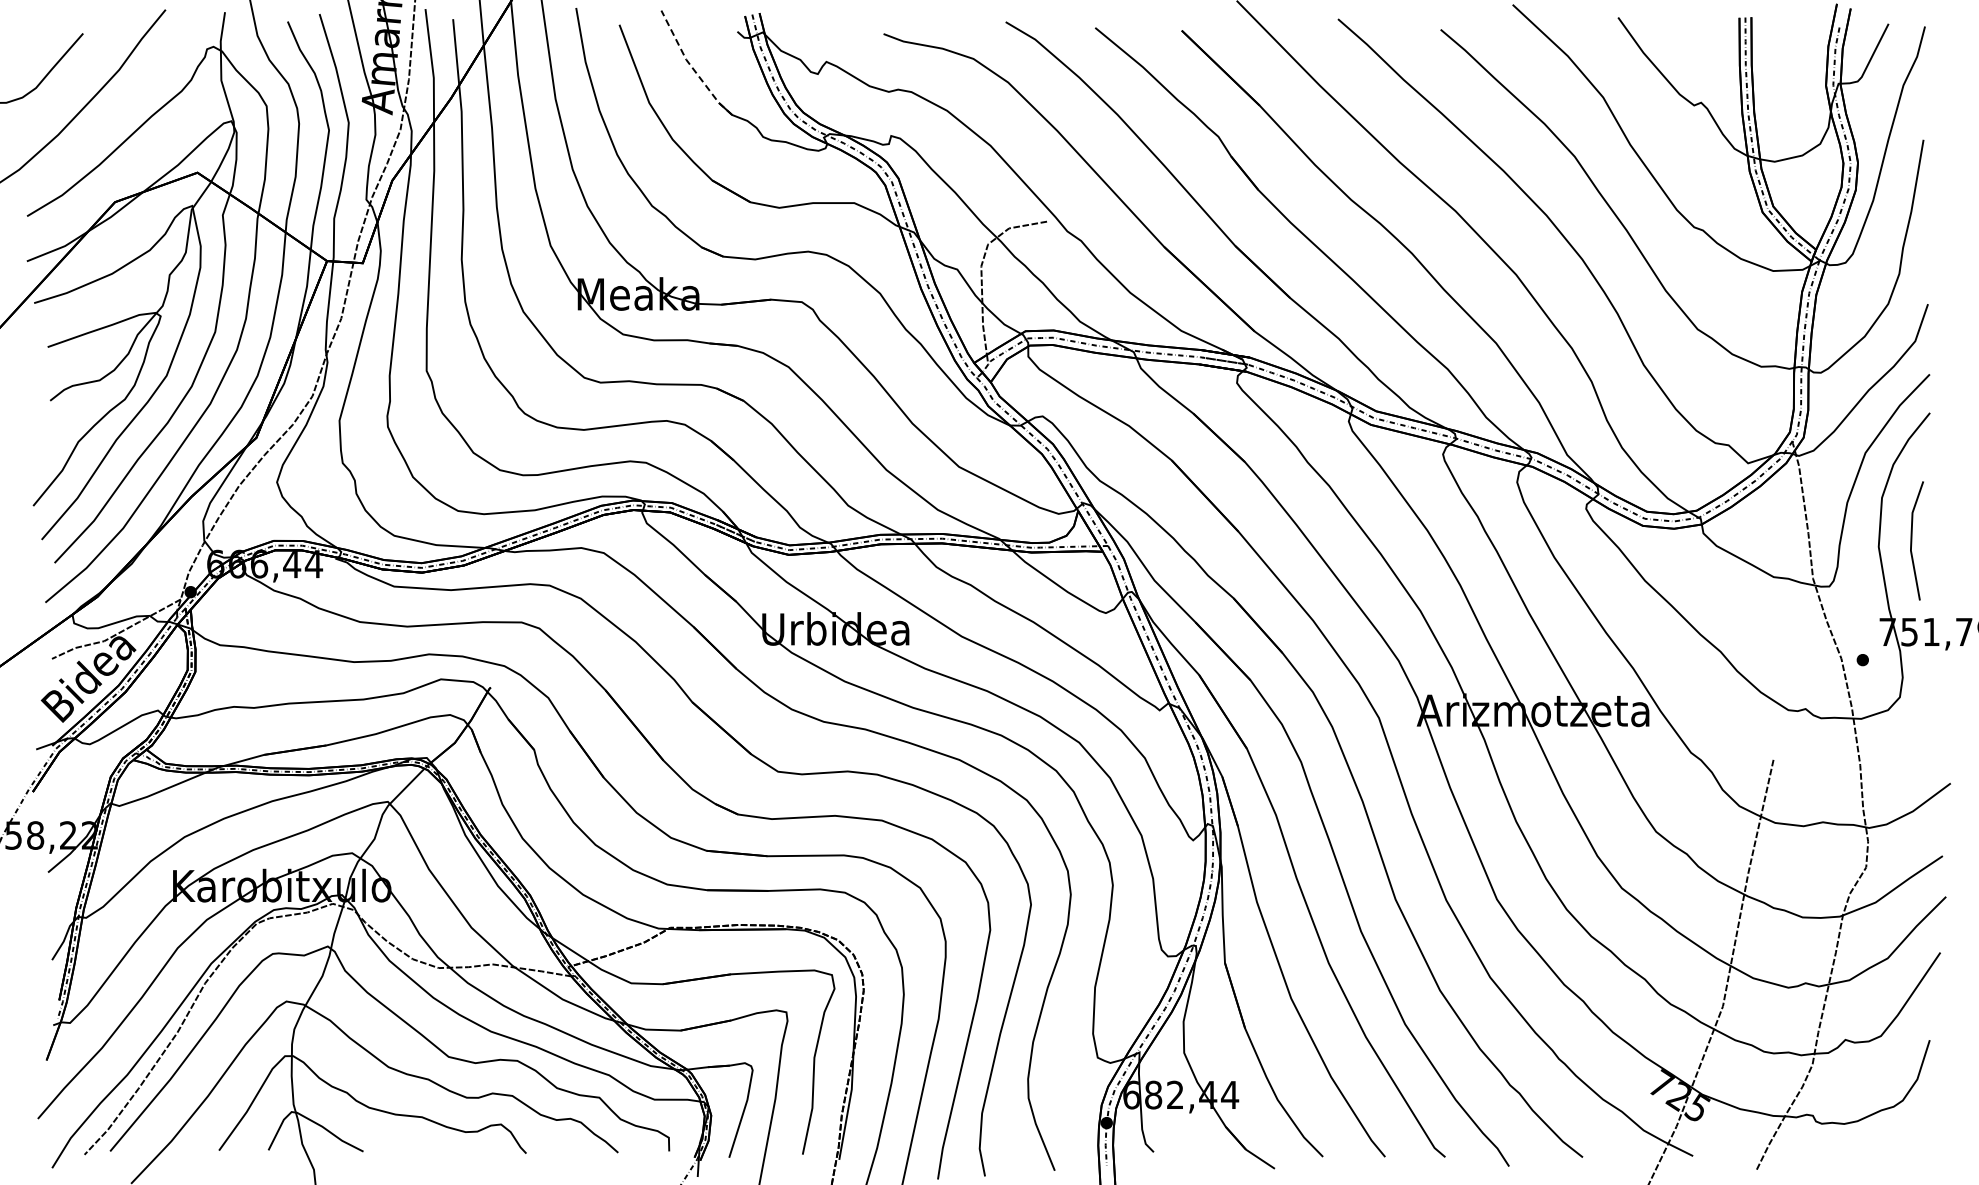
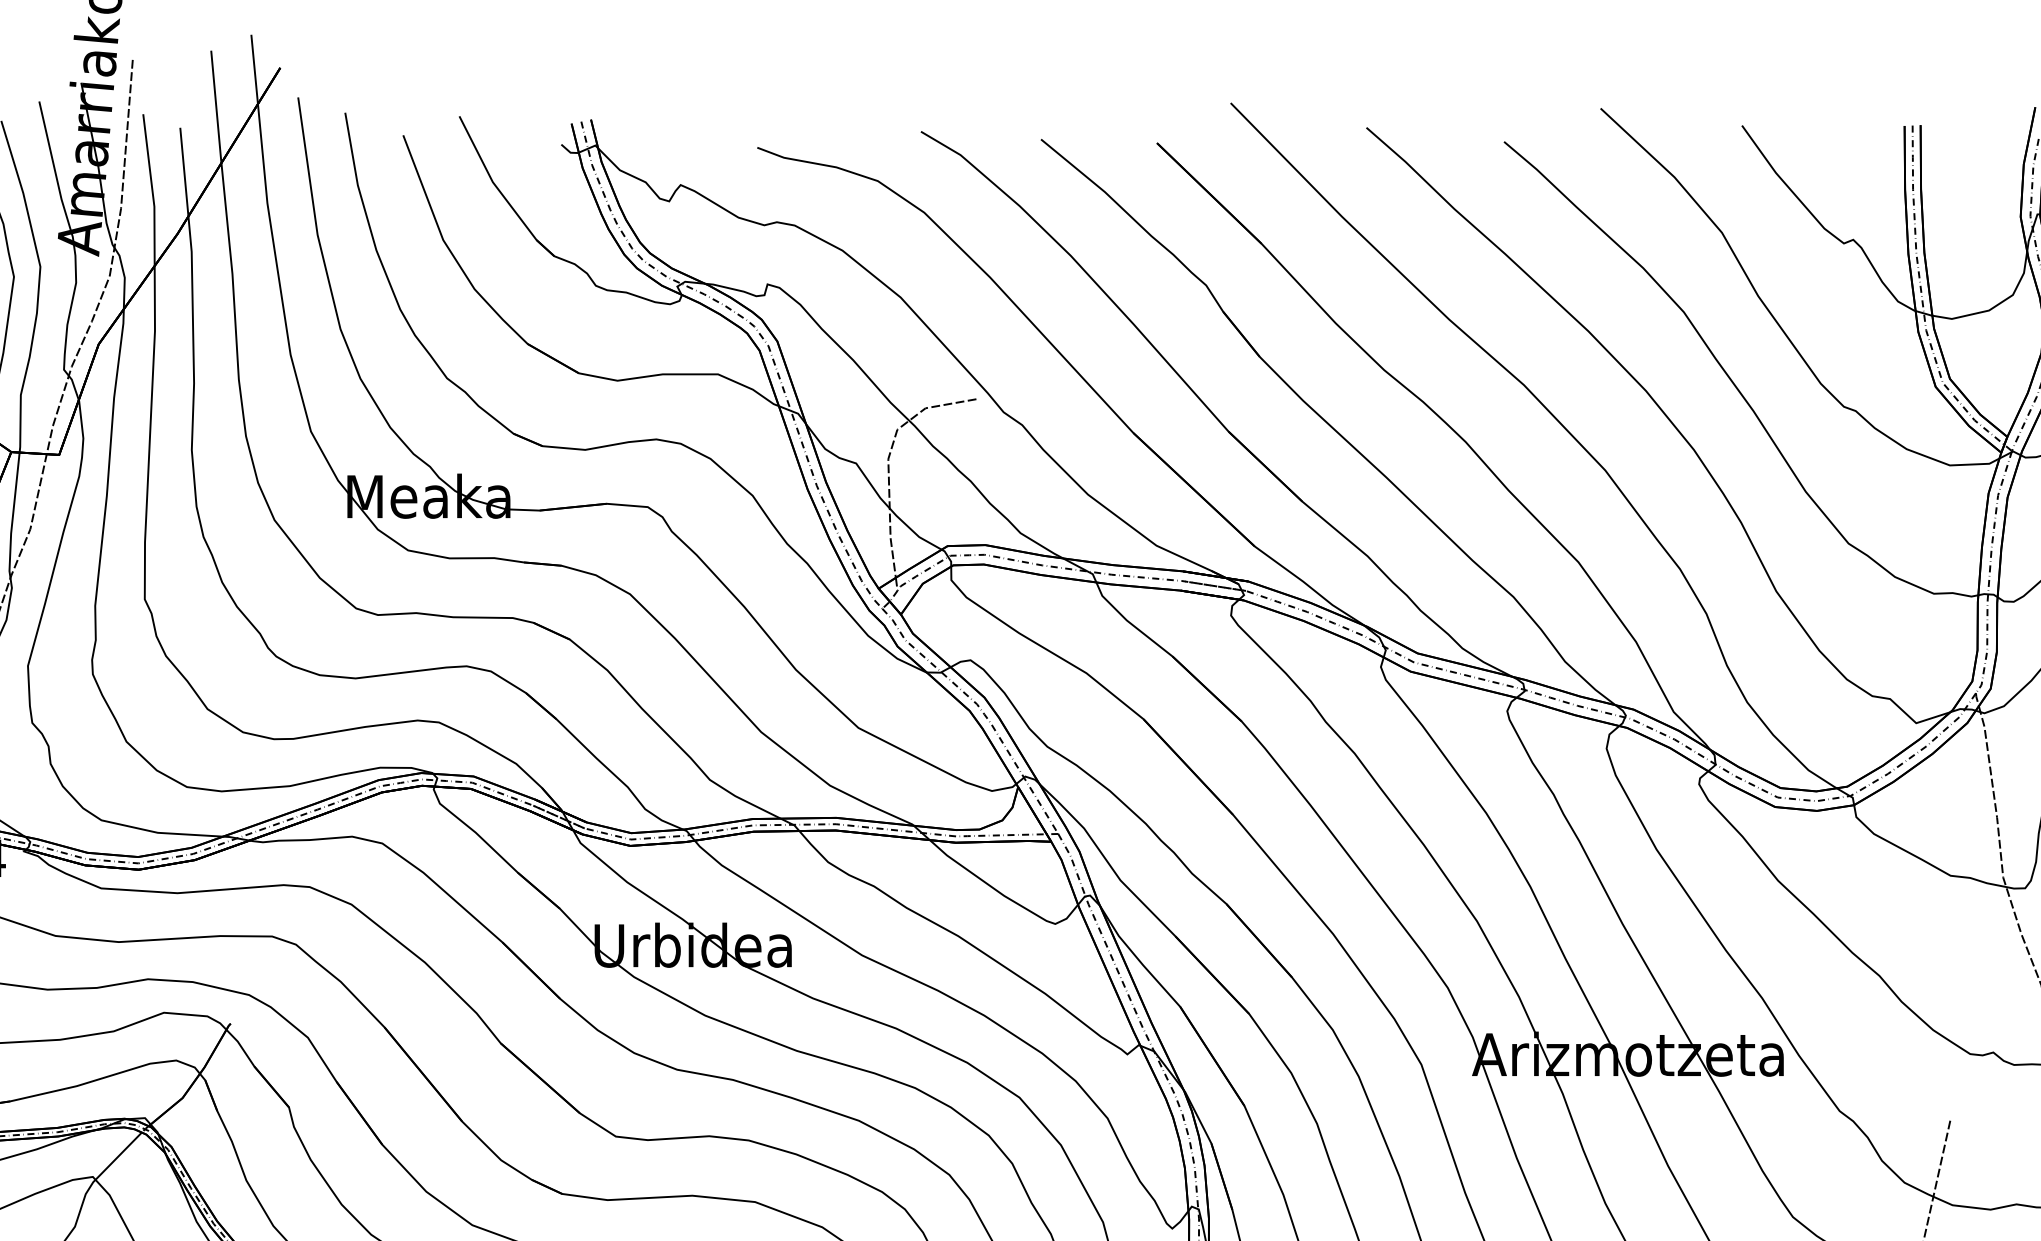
line: (691, 66) -> (499, 191), dashed -> solid

